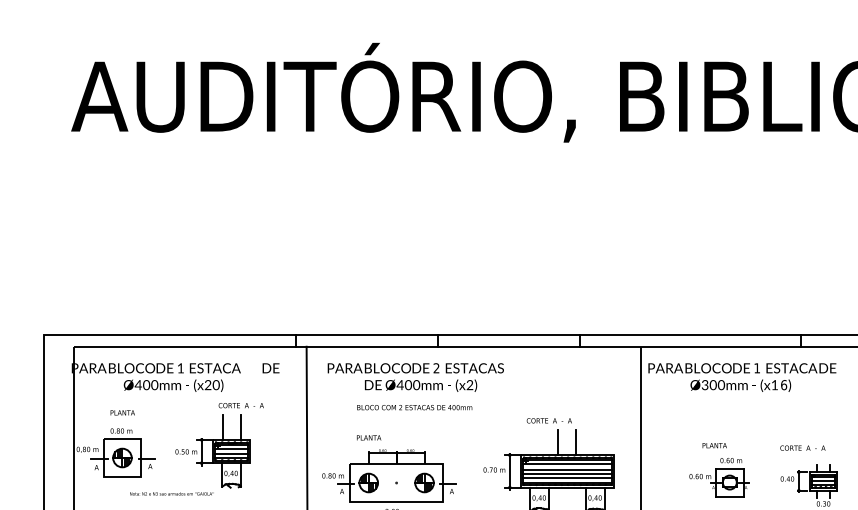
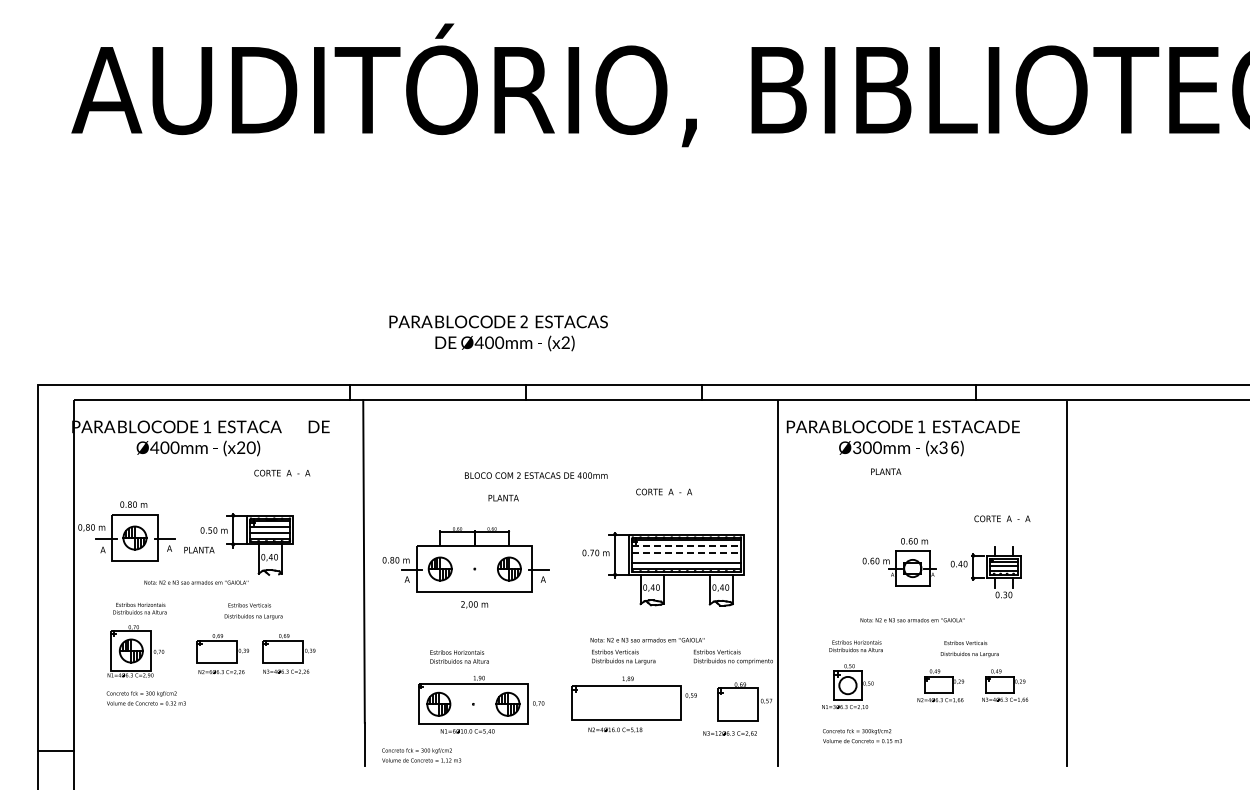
text: (415, 377) -> (498, 333), moved
text: (774, 384) -> (943, 447), (x1 -> (x3
text: (414, 407) -> (536, 475), moved
text: (122, 412) -> (199, 549), moved
line: (222, 426) -> (259, 499), removed
line: (241, 426) -> (282, 499), removed
text: (368, 437) -> (503, 497), moved
line: (557, 442) -> (674, 518), removed
line: (576, 442) -> (697, 518), removed
text: (715, 445) -> (886, 471), moved
text: (803, 447) -> (1002, 518), moved
line: (567, 463) -> (686, 545), solid -> dashed
line: (567, 469) -> (686, 552), solid -> dashed
line: (567, 474) -> (686, 558), removed
part: (719, 477) -> (899, 562), moved

